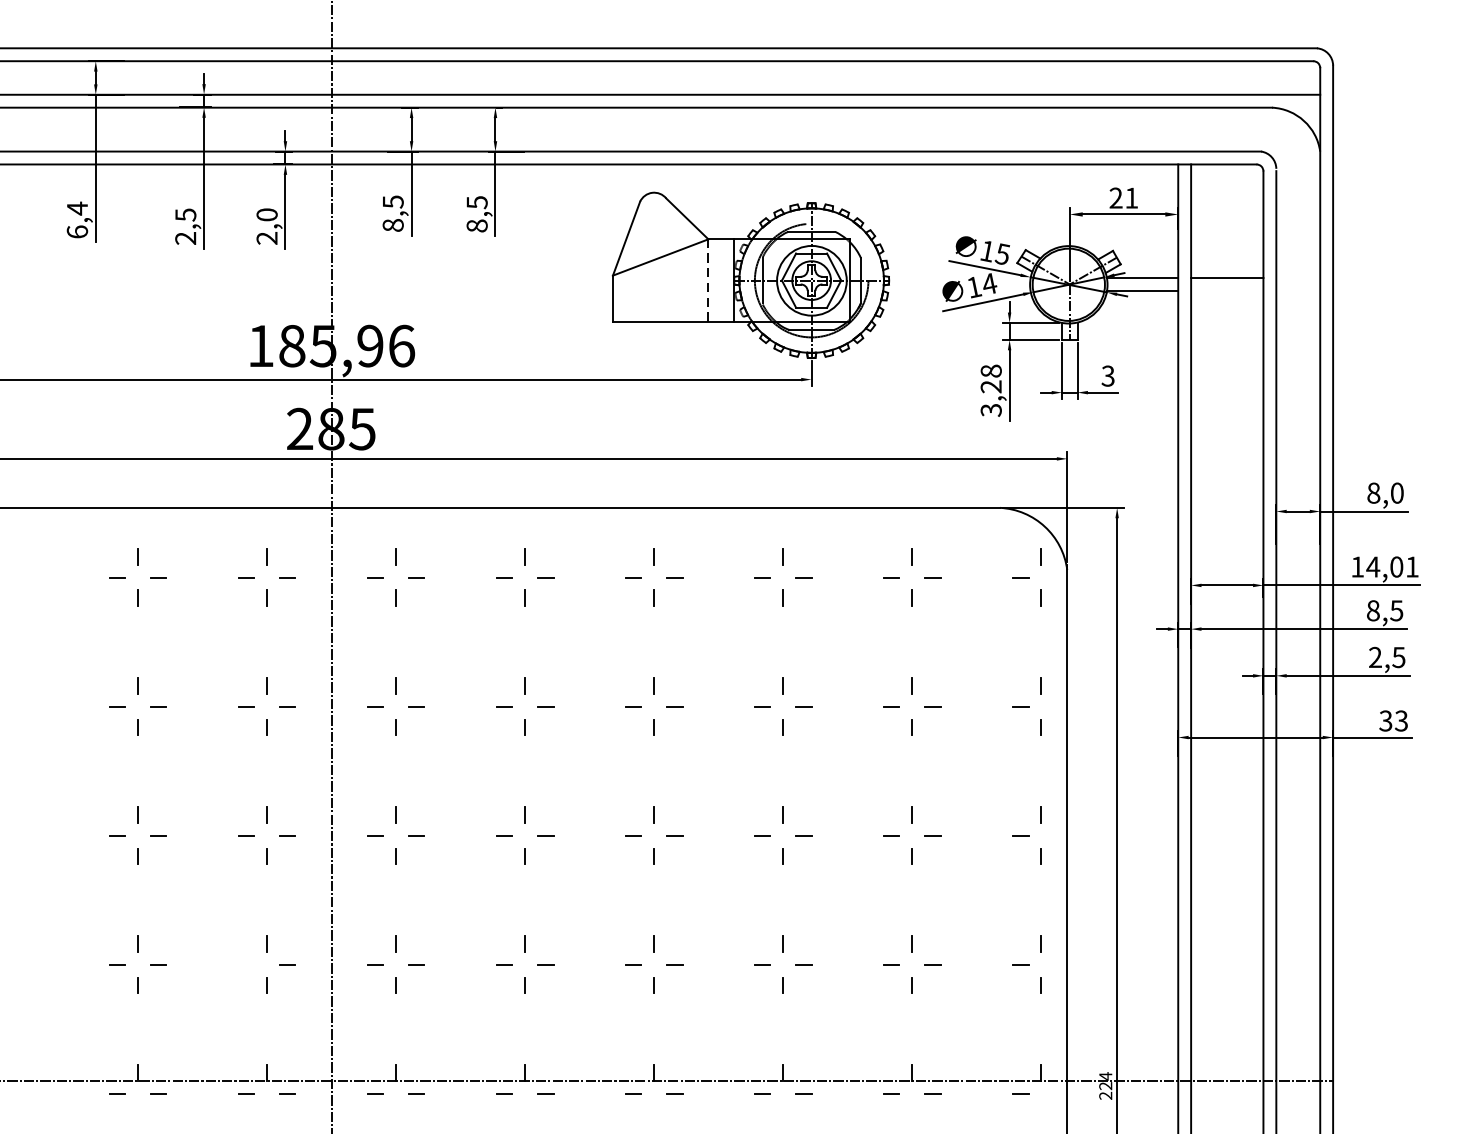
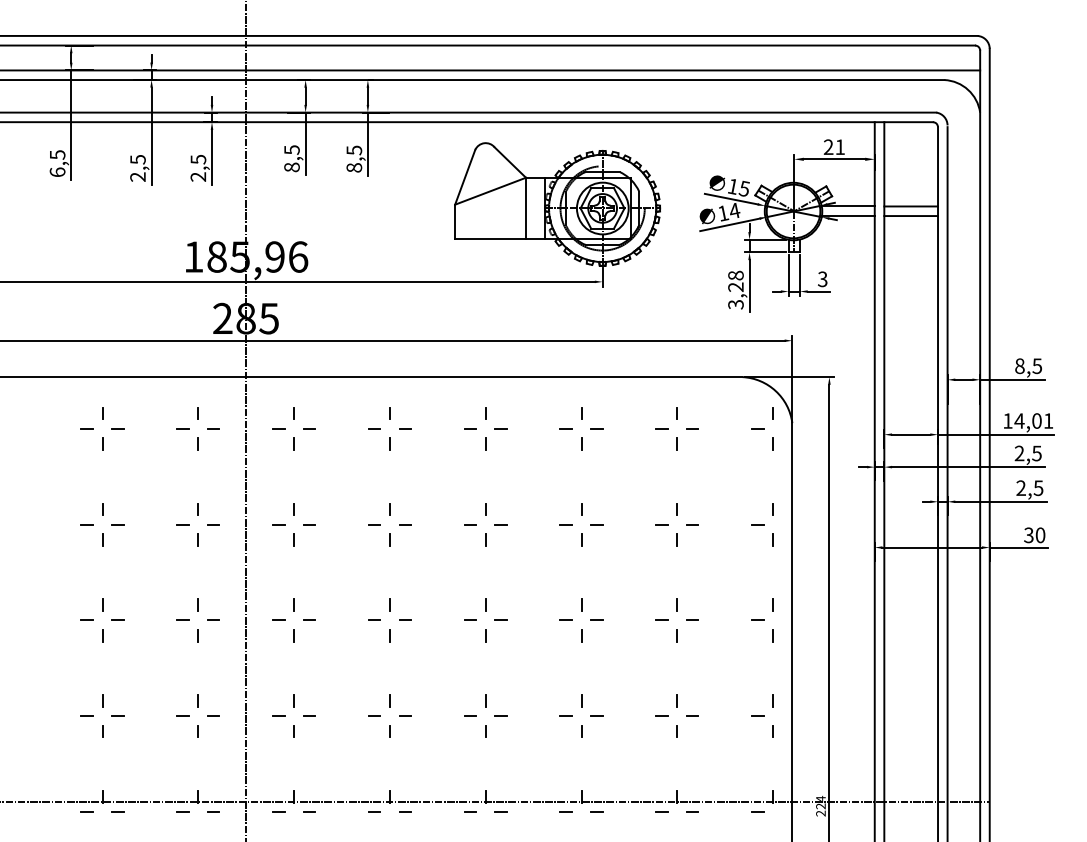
text: (77, 207) -> (57, 154), 6,4 -> 6,5
text: (267, 214) -> (198, 159), 2,0 -> 2,5
line: (707, 280) -> (525, 208), dashed -> solid
line: (1227, 291) -> (911, 216), added
text: (1397, 492) -> (1037, 365), 8,0 -> 8,5
text: (1373, 610) -> (1019, 453), 8,5 -> 2,5
text: (1401, 719) -> (1040, 534), 33 -> 30
line: (245, 963) -> (182, 715), added

